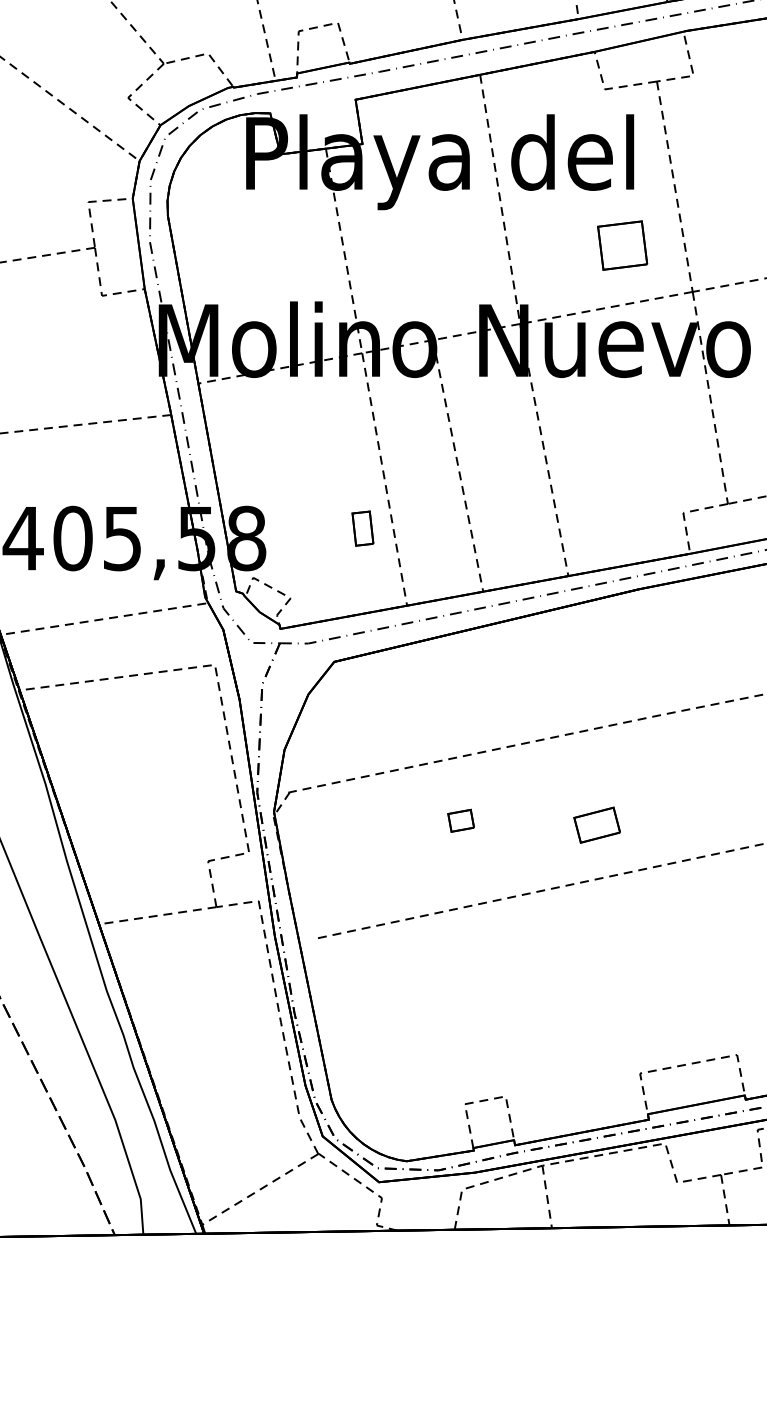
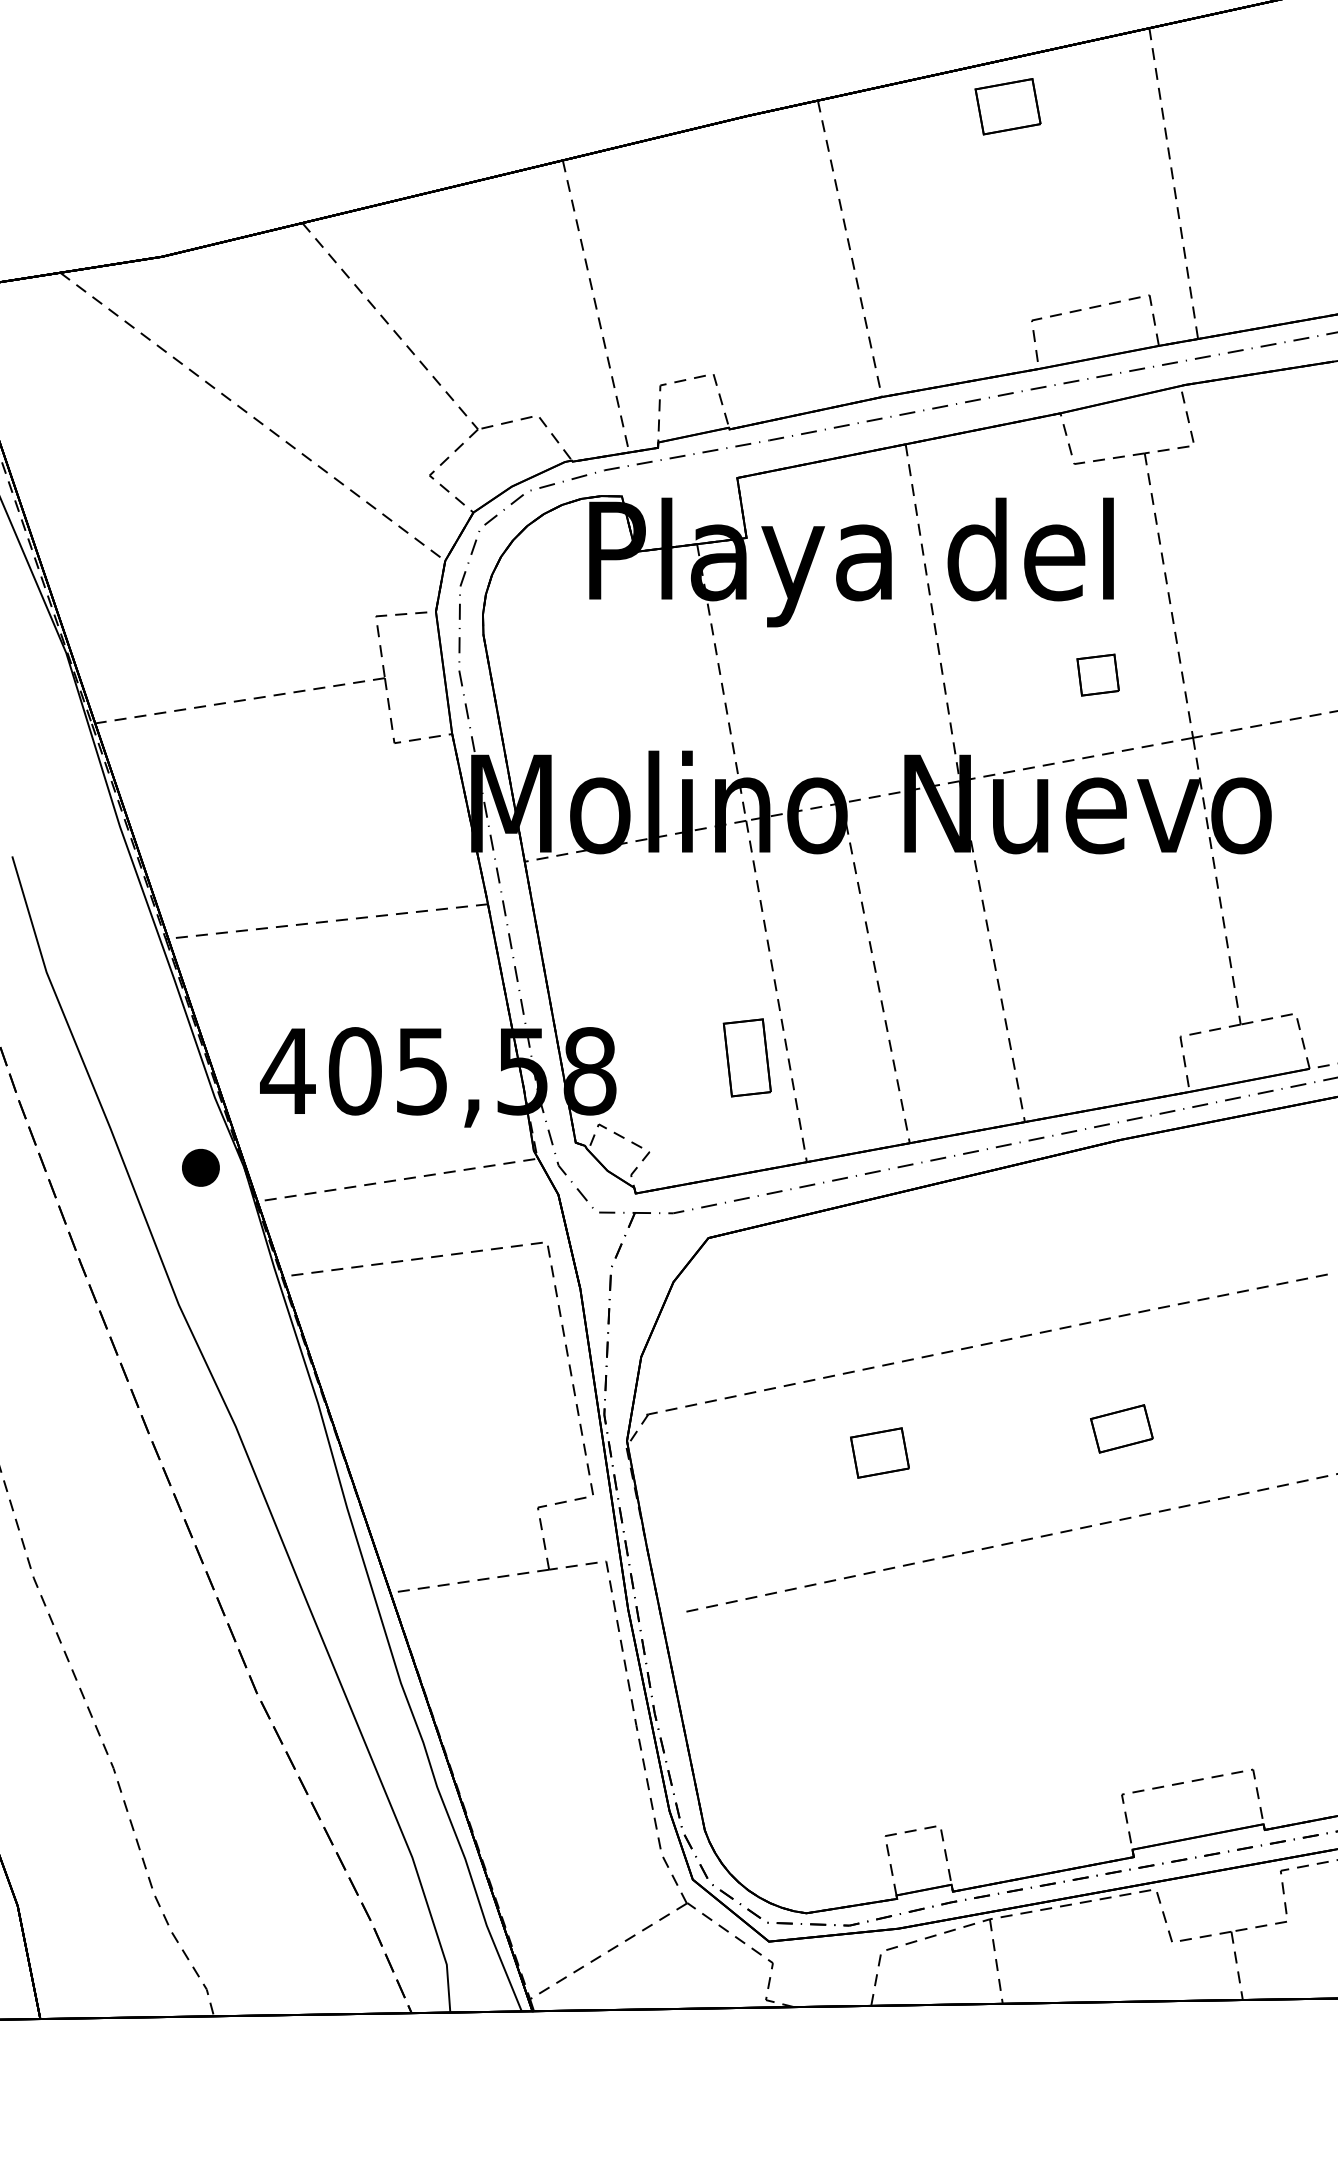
part: (622, 245) -> (1097, 674), size x0.62
part: (362, 528) -> (746, 1057), size x1.67
part: (460, 820) -> (879, 1452), size x1.67
part: (596, 824) -> (1121, 1428), moved

